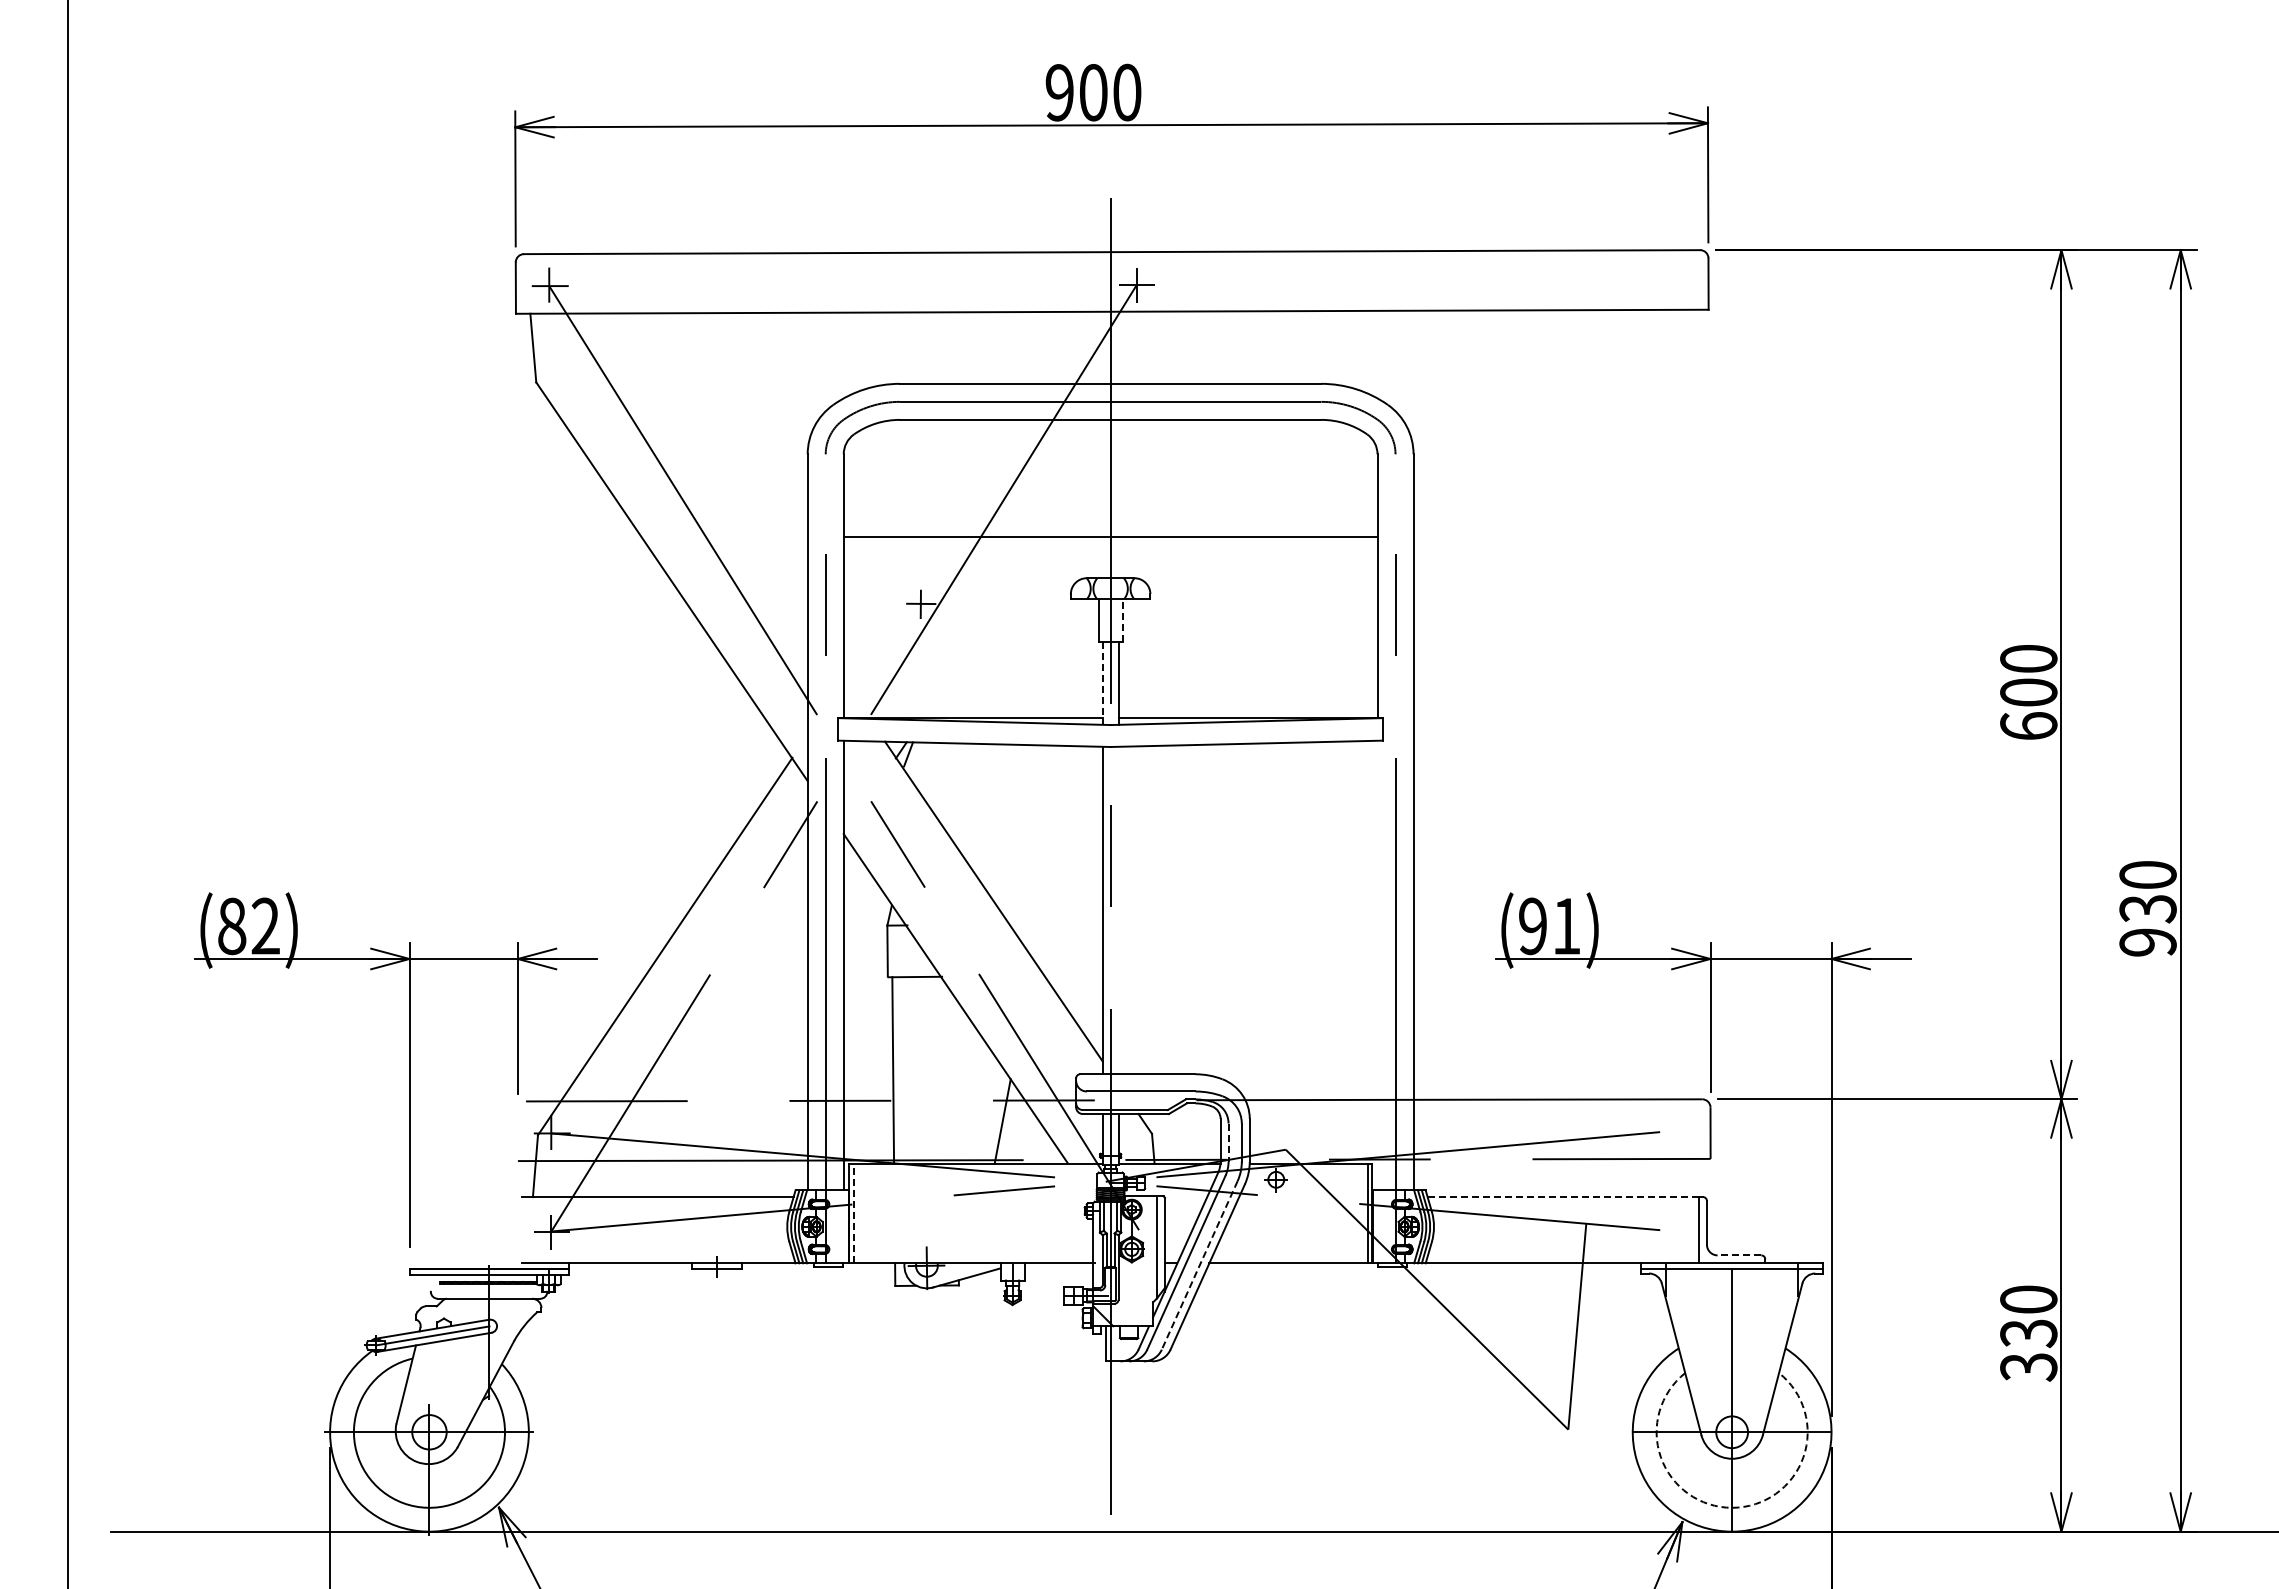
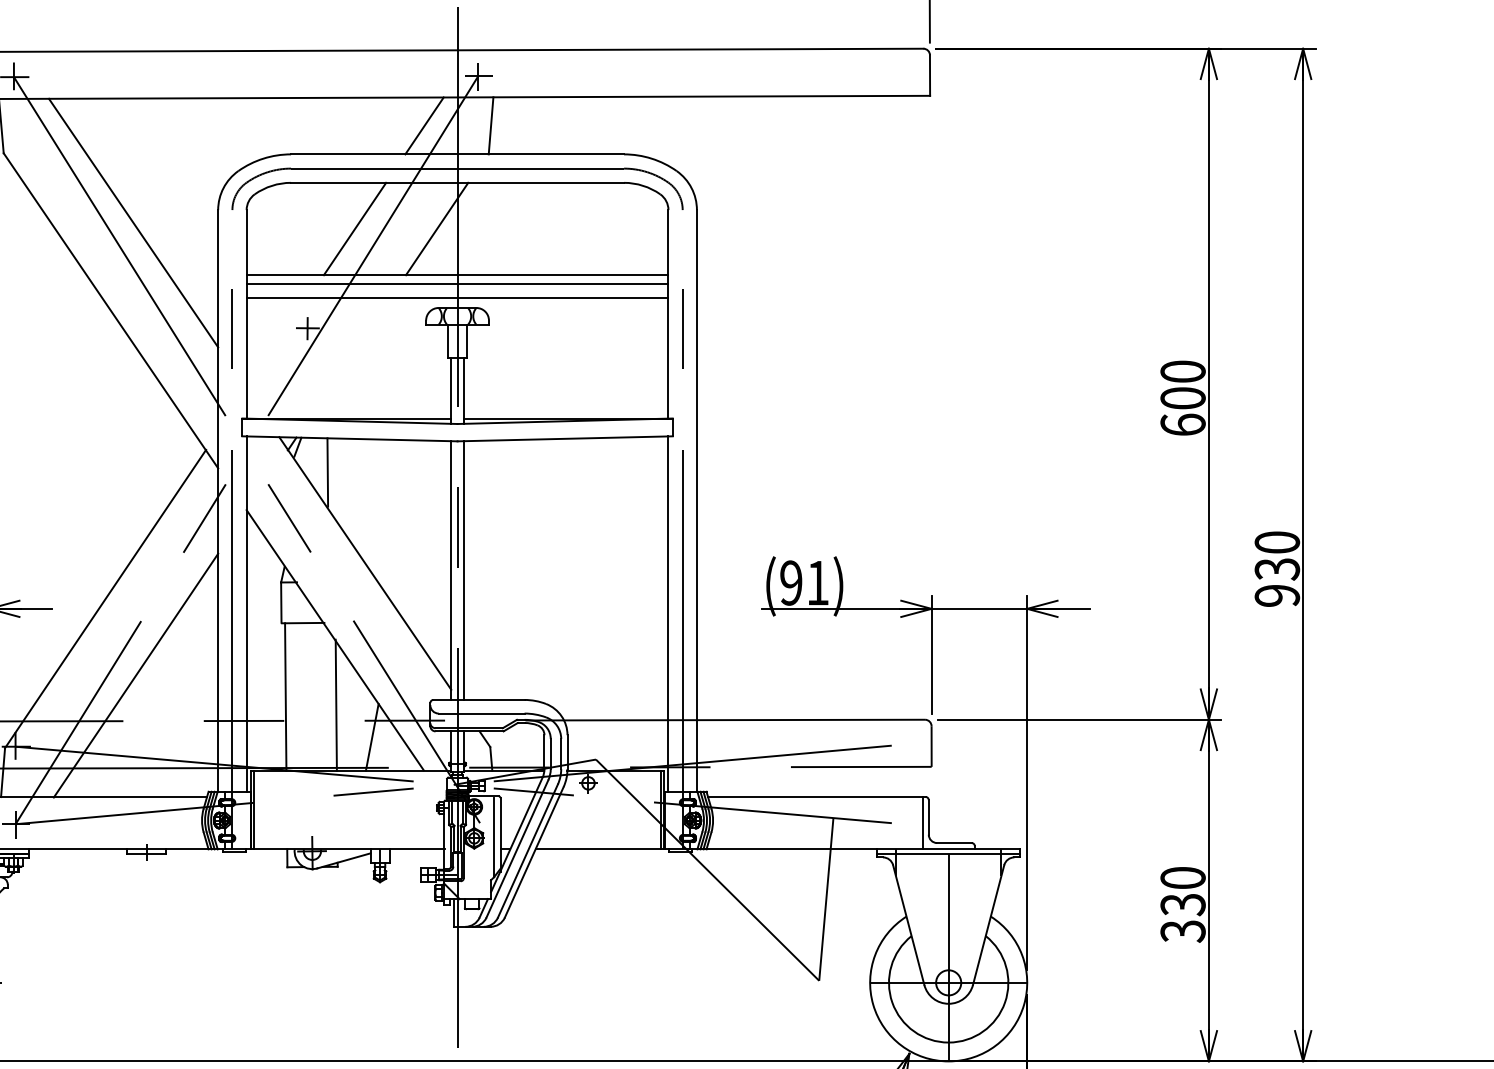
line: (1068, 347) -> (424, 125), added
line: (1153, 347) -> (491, 125), added
line: (700, 470) -> (133, 222), added
line: (980, 477) -> (354, 228), added
line: (1084, 477) -> (436, 228), added
line: (1110, 547) -> (457, 283), added
line: (1110, 565) -> (457, 297), added
line: (1122, 620) -> (466, 341), dashed -> solid
line: (1102, 683) -> (451, 391), dashed -> solid
line: (946, 786) -> (327, 472), added
line: (1118, 910) -> (463, 570), added
line: (1377, 965) -> (668, 614), added
line: (703, 1043) -> (135, 675), added
line: (956, 1080) -> (335, 704), added
line: (1228, 1143) -> (550, 754), dashed -> solid
line: (1563, 1197) -> (815, 797), dashed -> solid
line: (853, 1213) -> (254, 809), dashed -> solid
line: (1739, 1255) -> (954, 843), dashed -> solid
line: (1199, 1265) -> (527, 851), dashed -> solid
arc: (1732, 1507) -> (948, 1042), dashed -> solid

